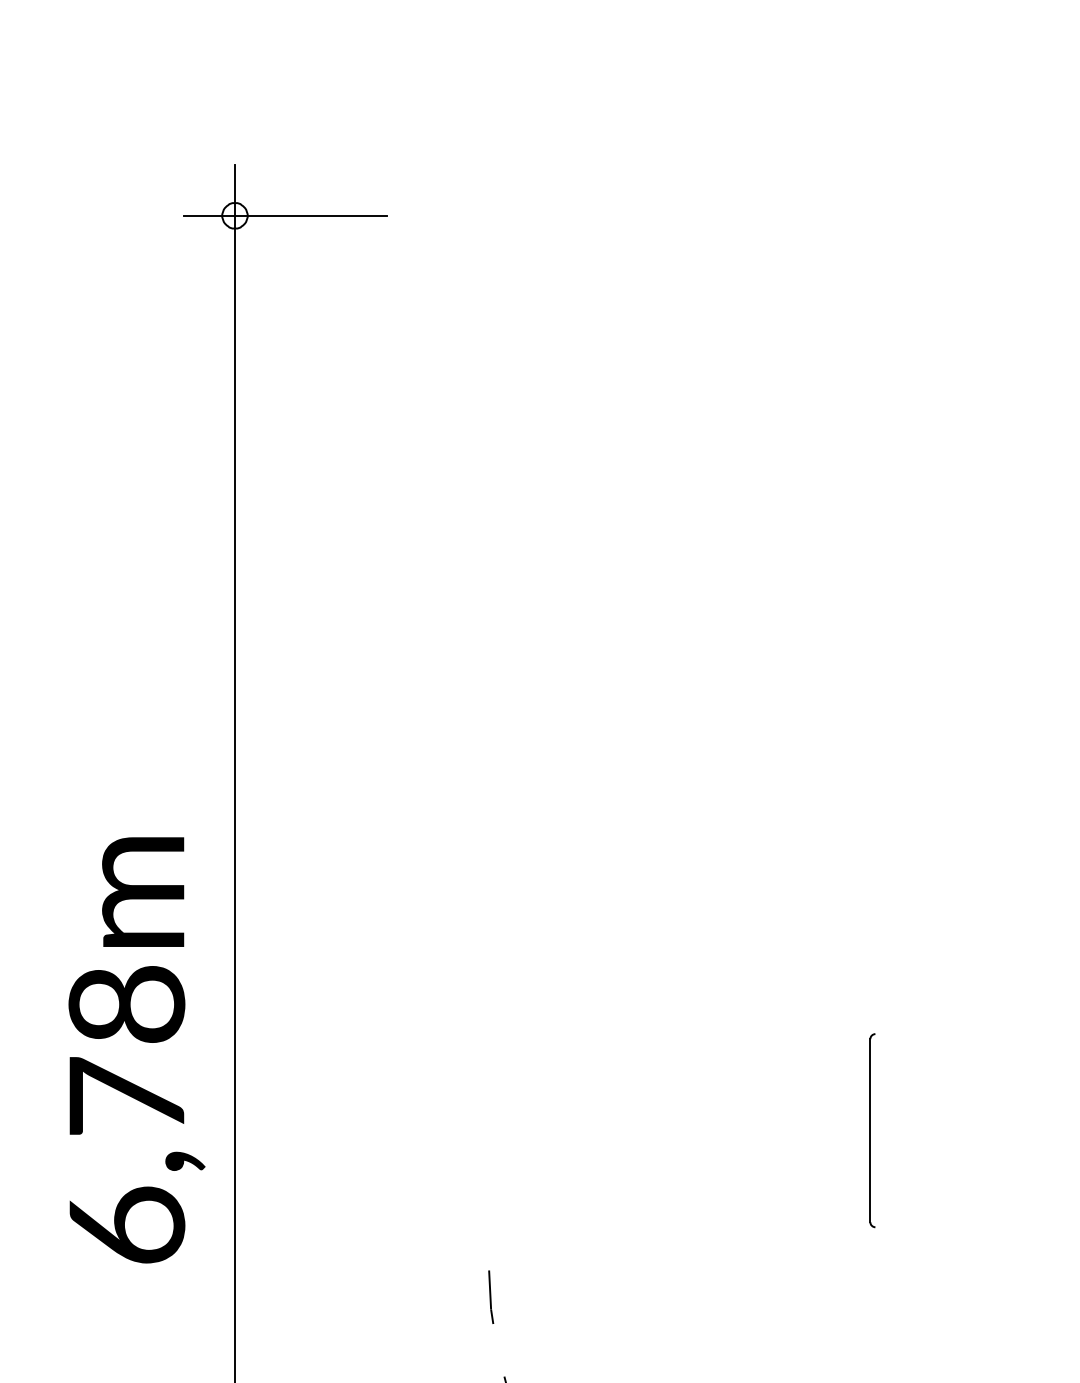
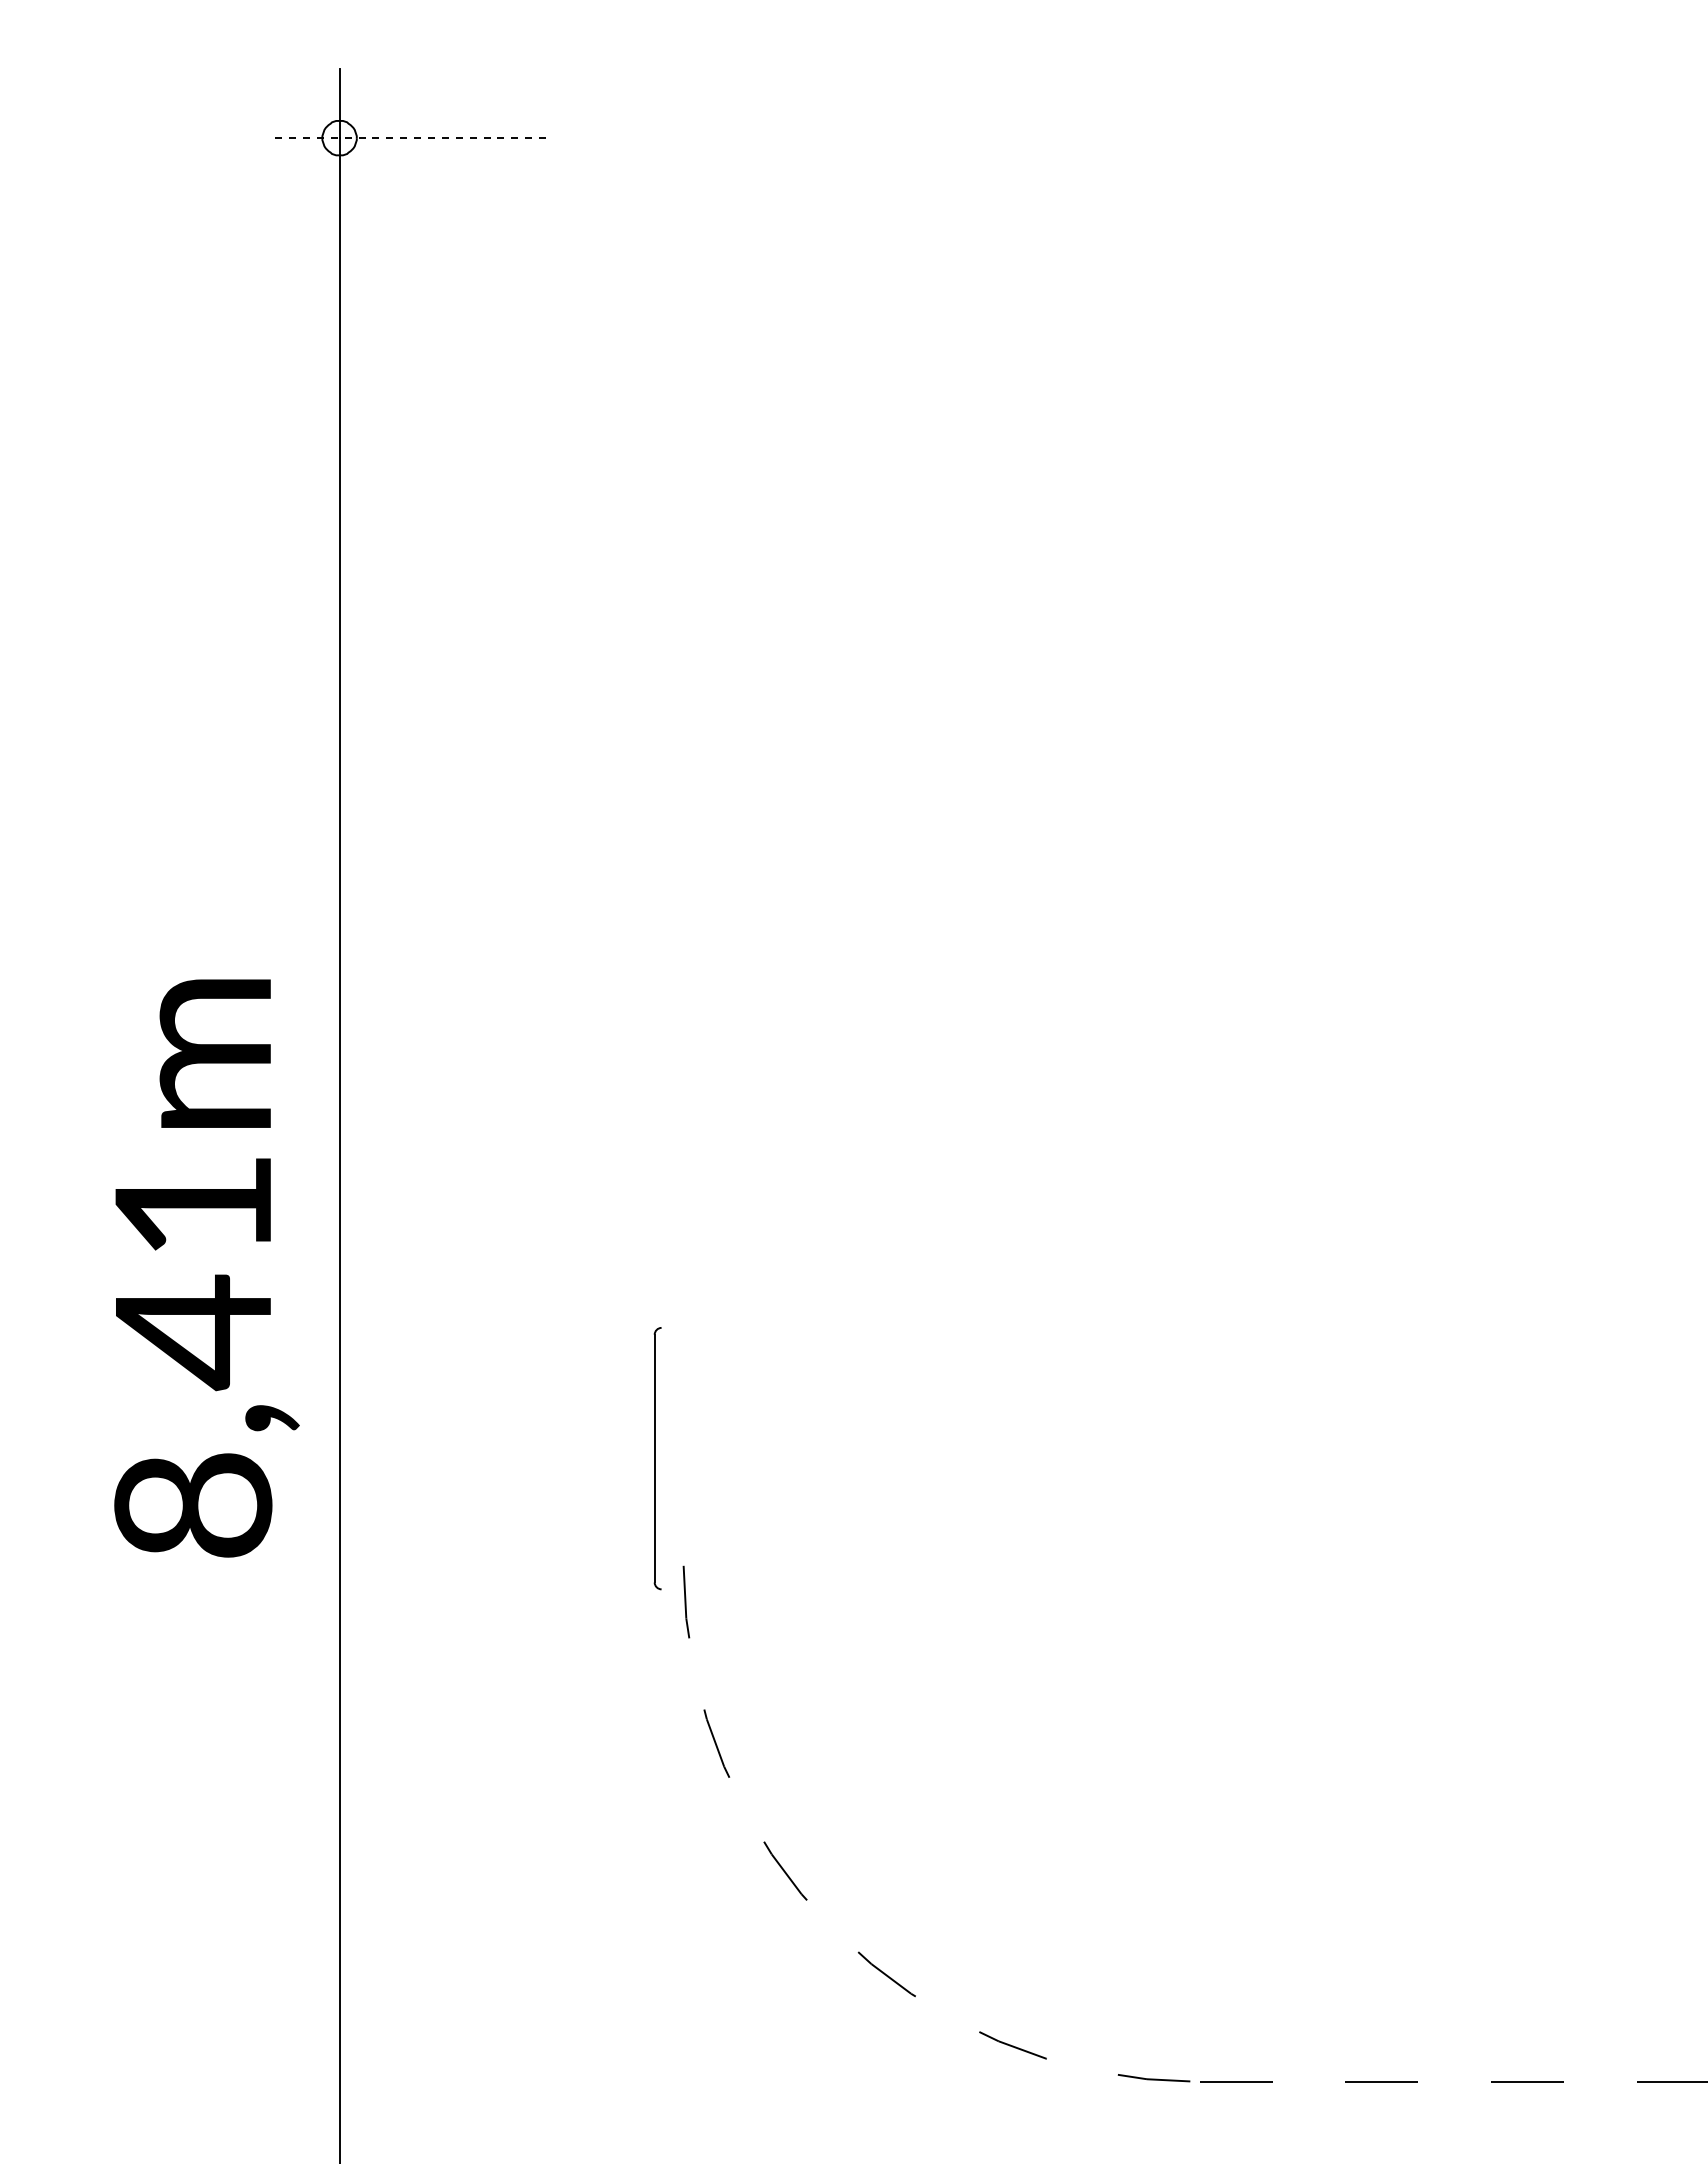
line: (285, 216) -> (408, 138), solid -> dashed
text: (127, 1115) -> (193, 1355), 6,78m -> 8,41m
part: (872, 1130) -> (657, 1458), moved

